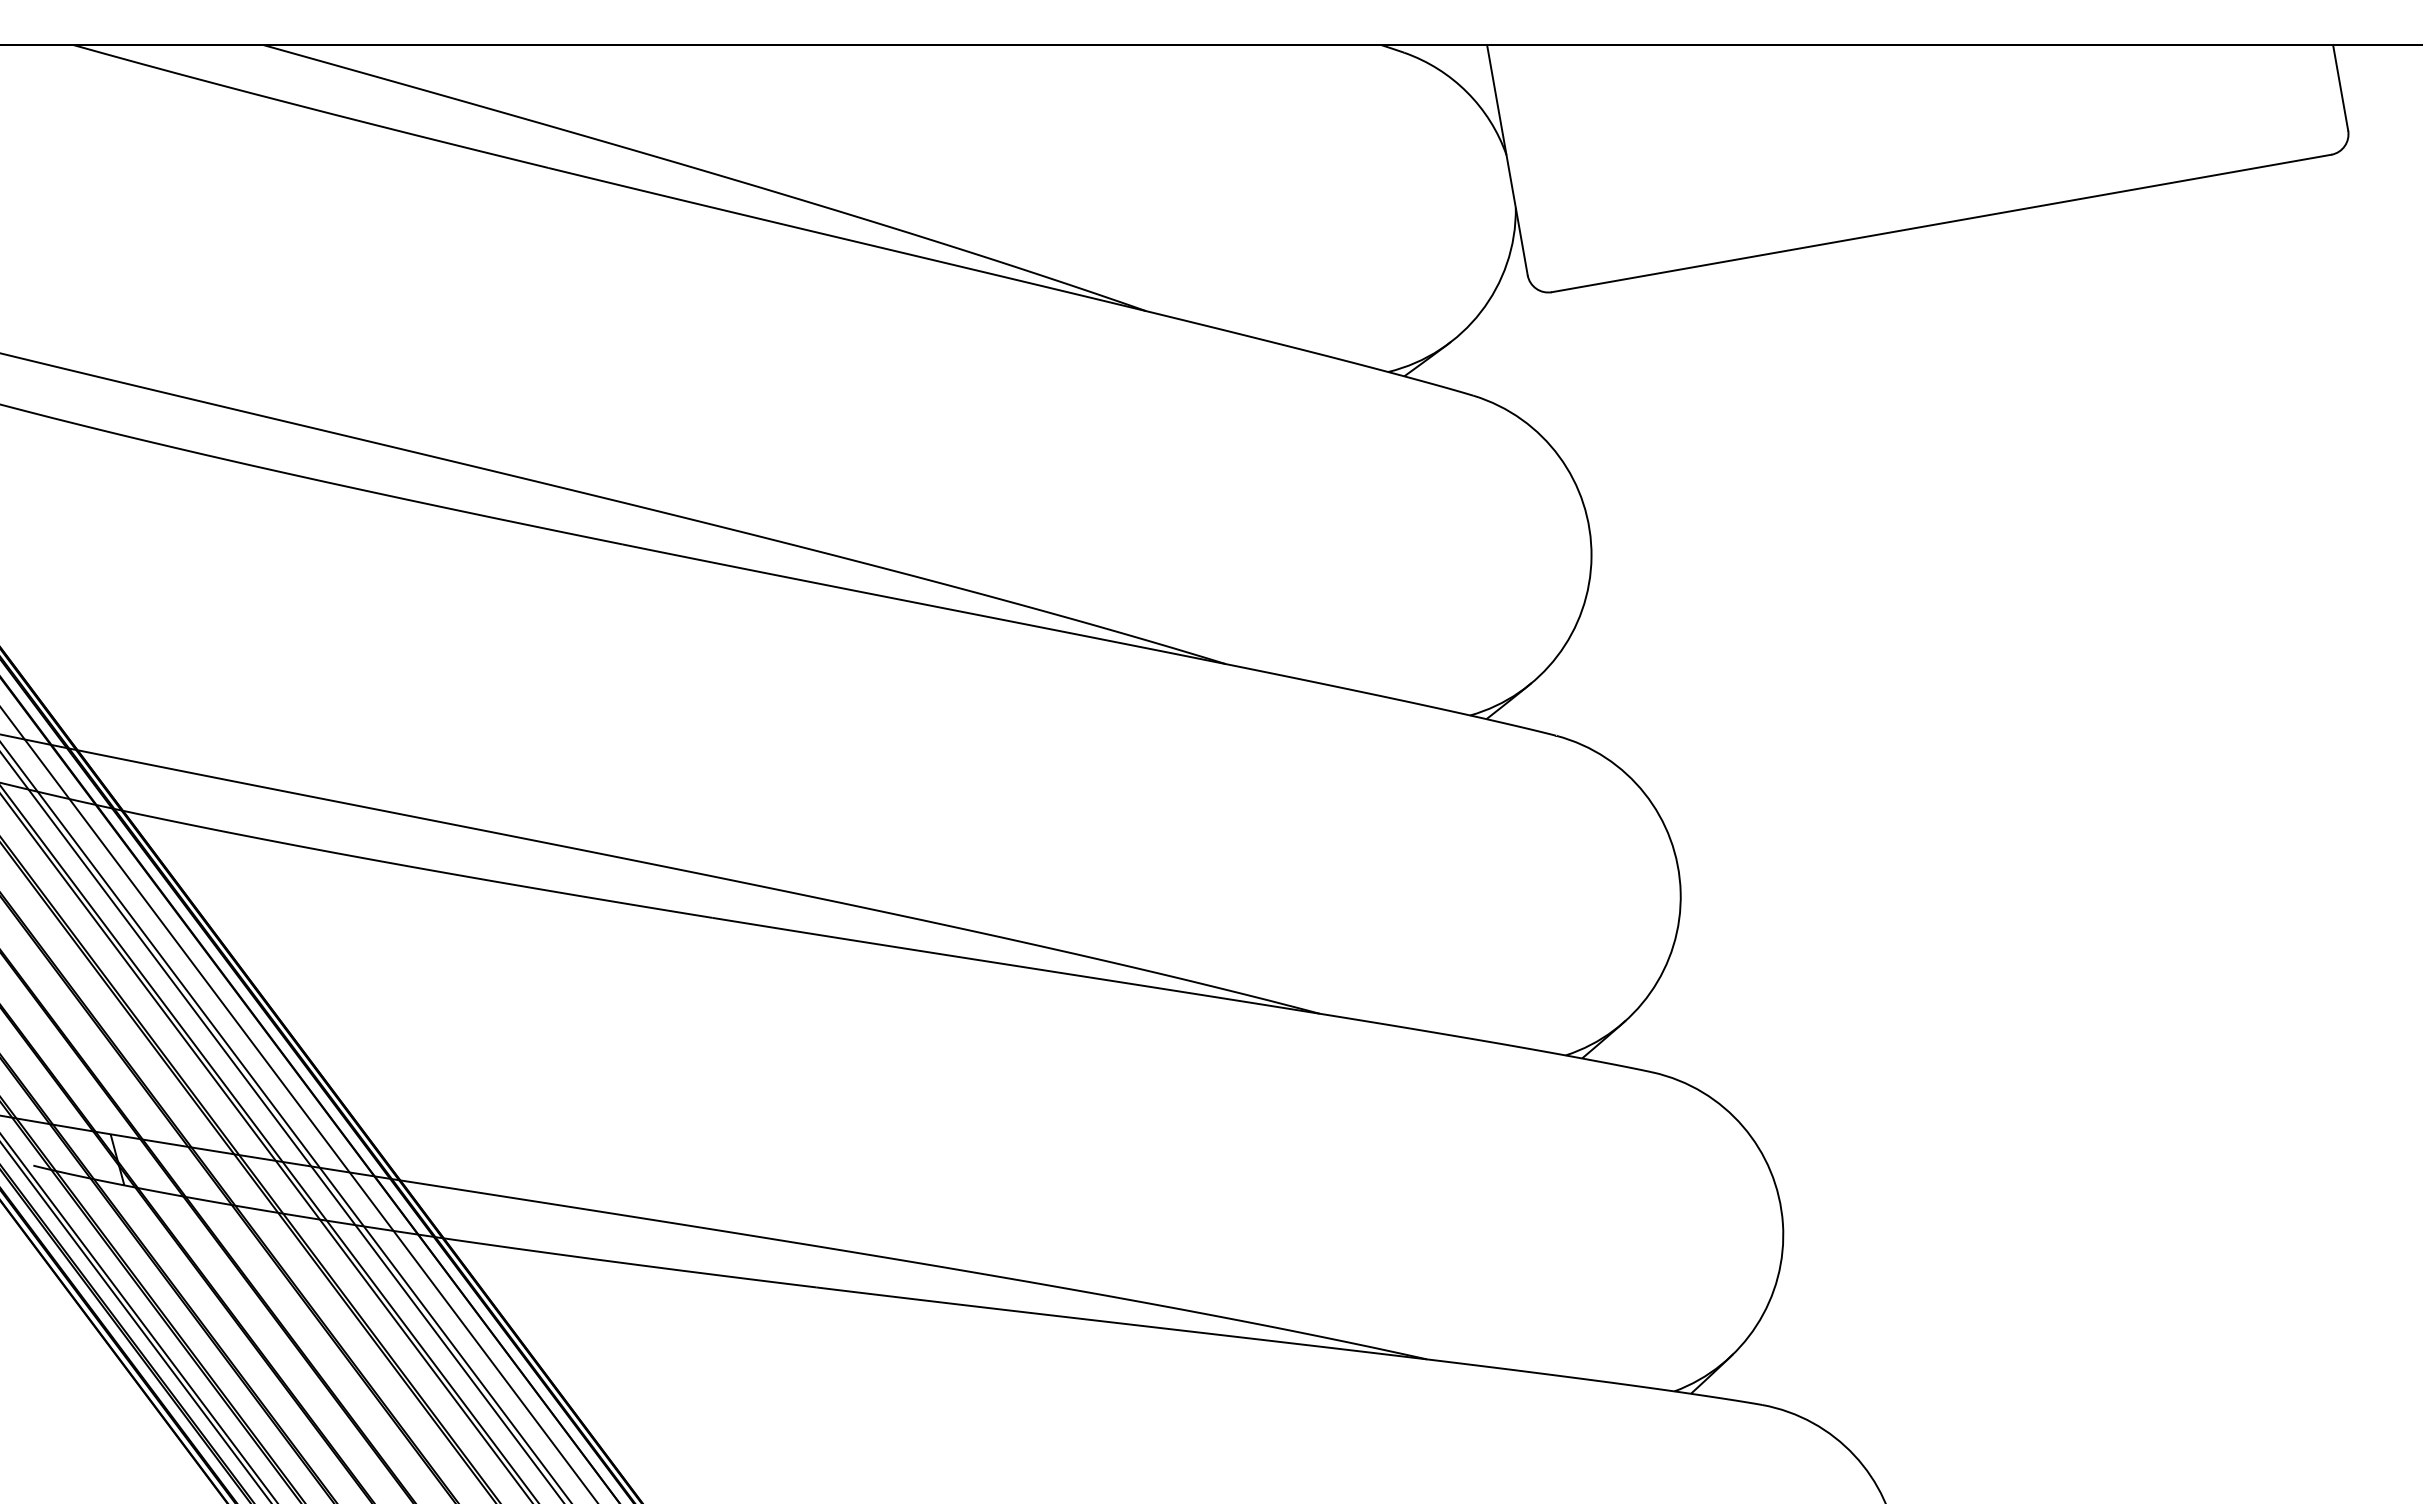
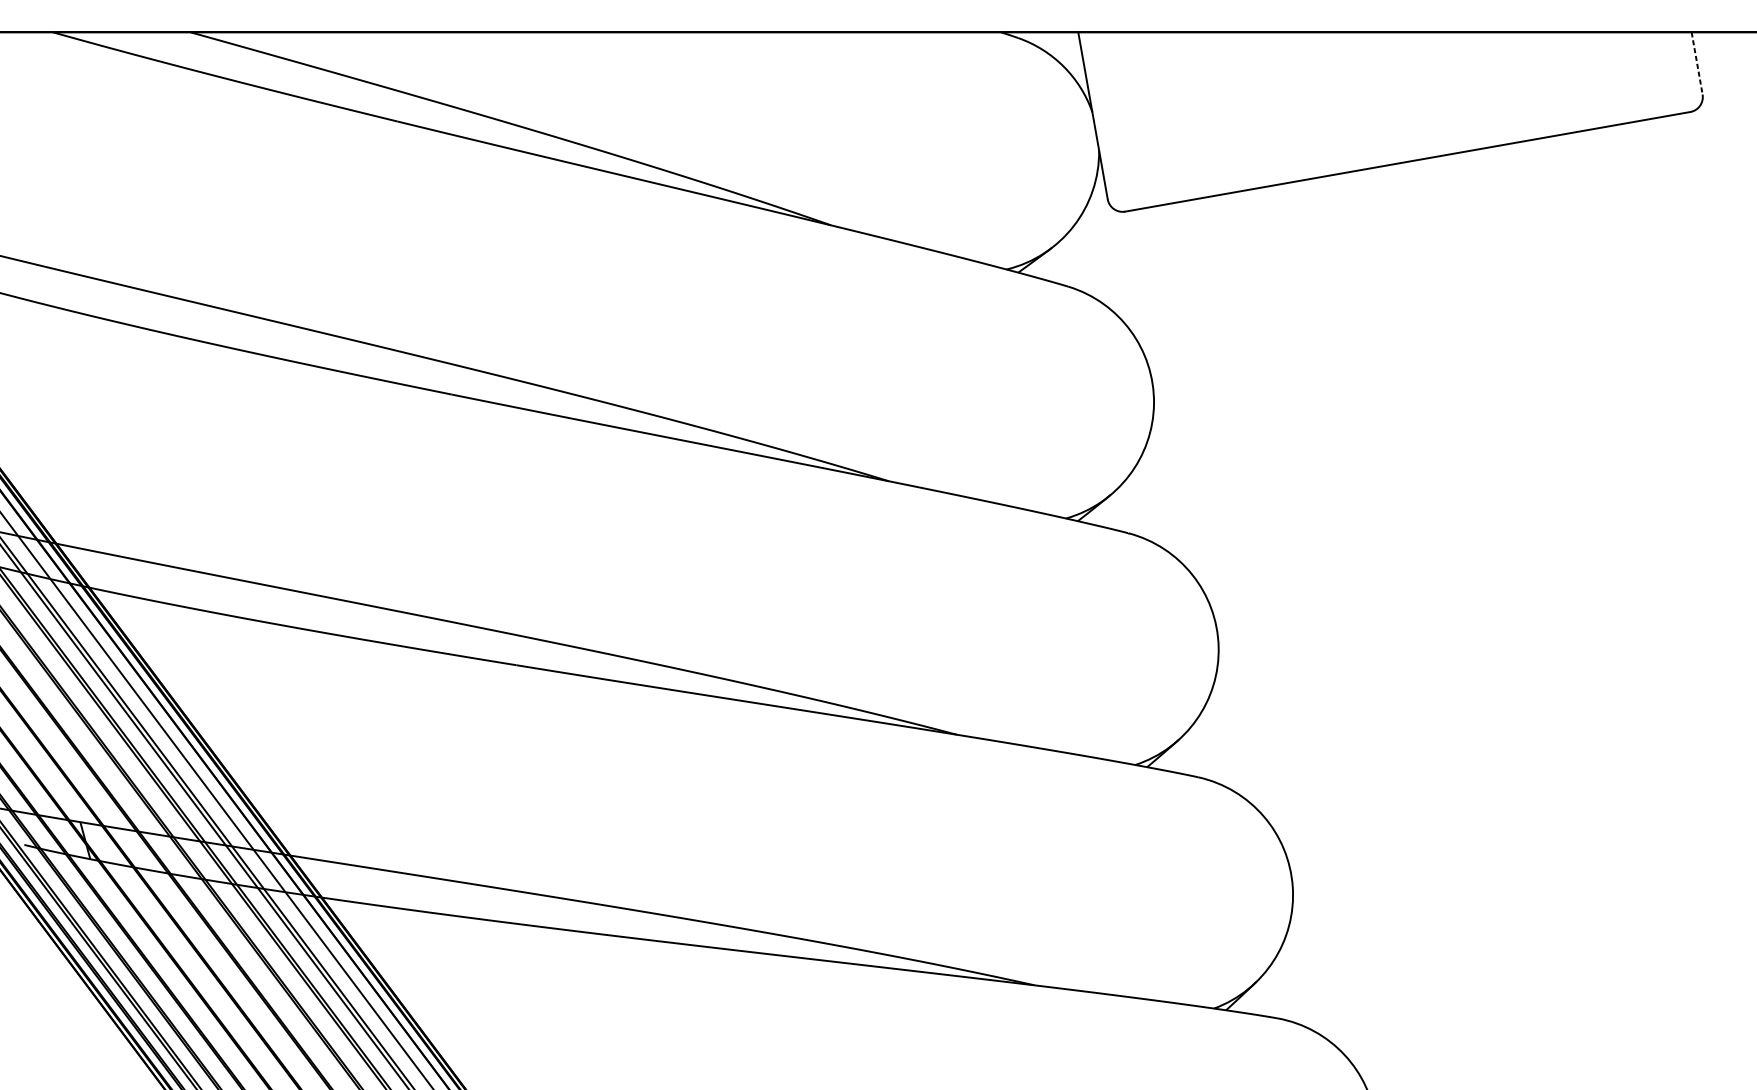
line: (2340, 88) -> (1697, 63), solid -> dashed

